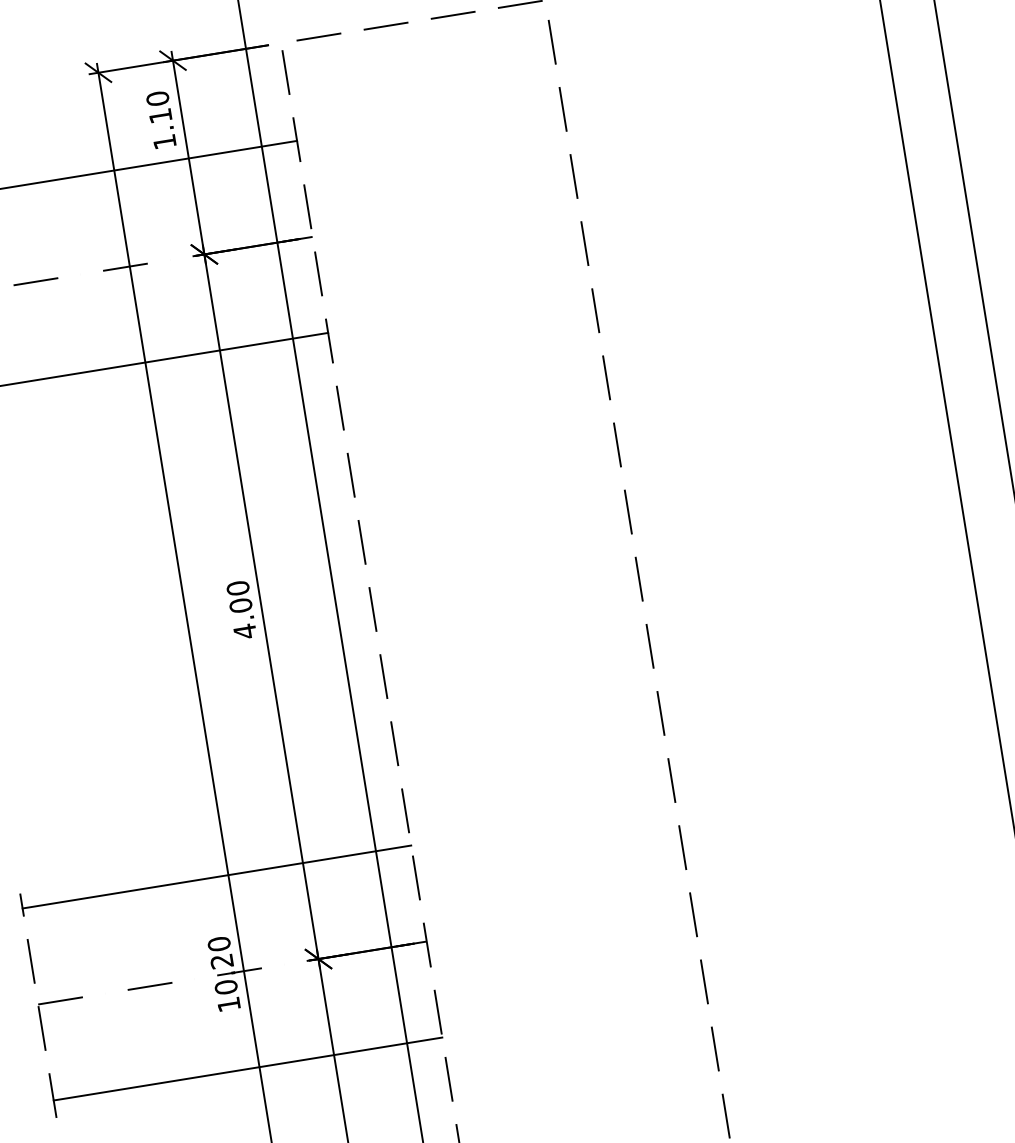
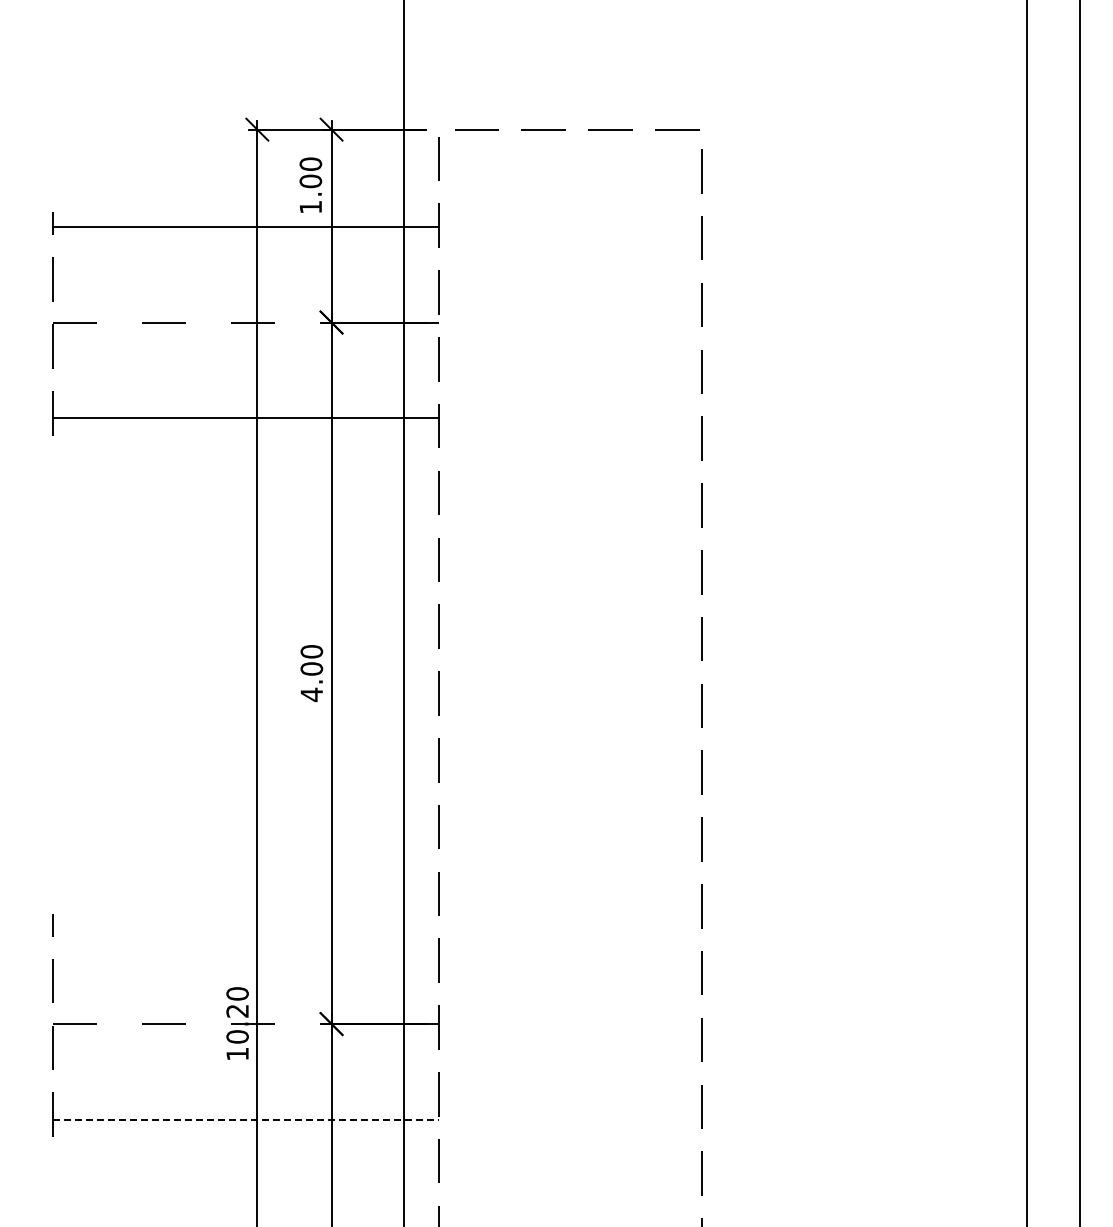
text: (160, 116) -> (310, 181), 1.10 -> 1.00
line: (216, 877) -> (245, 928), removed
line: (248, 1068) -> (246, 1119), solid -> dashed

